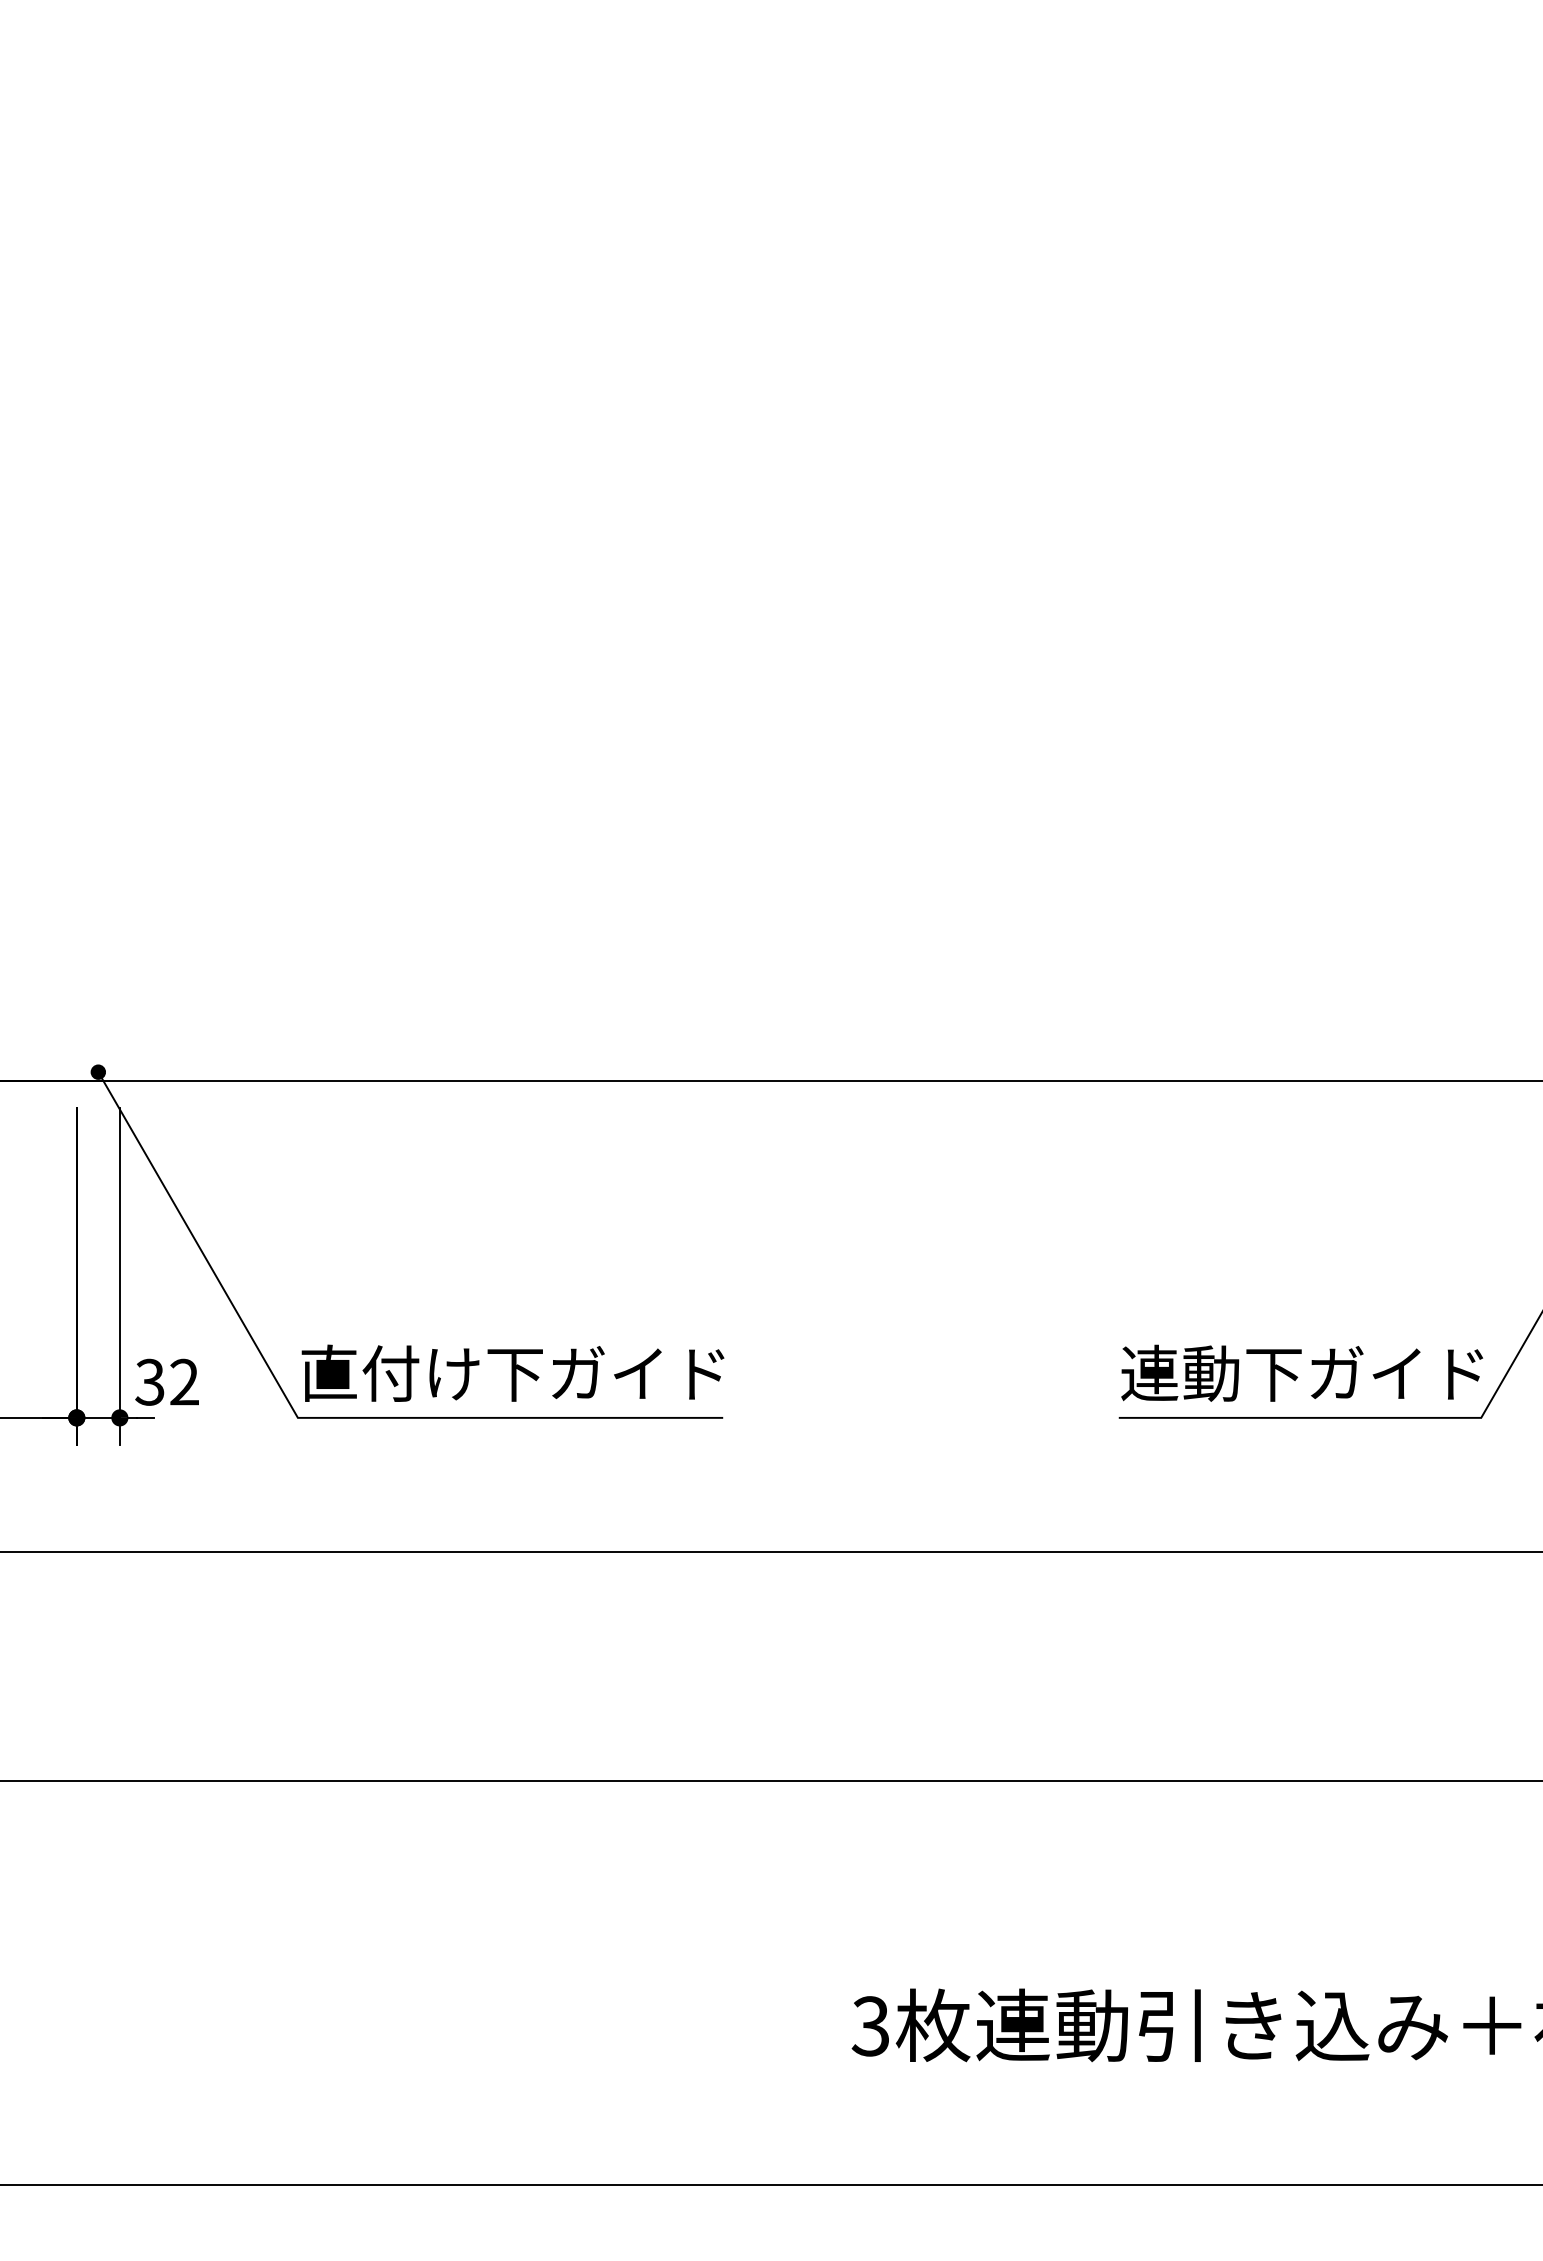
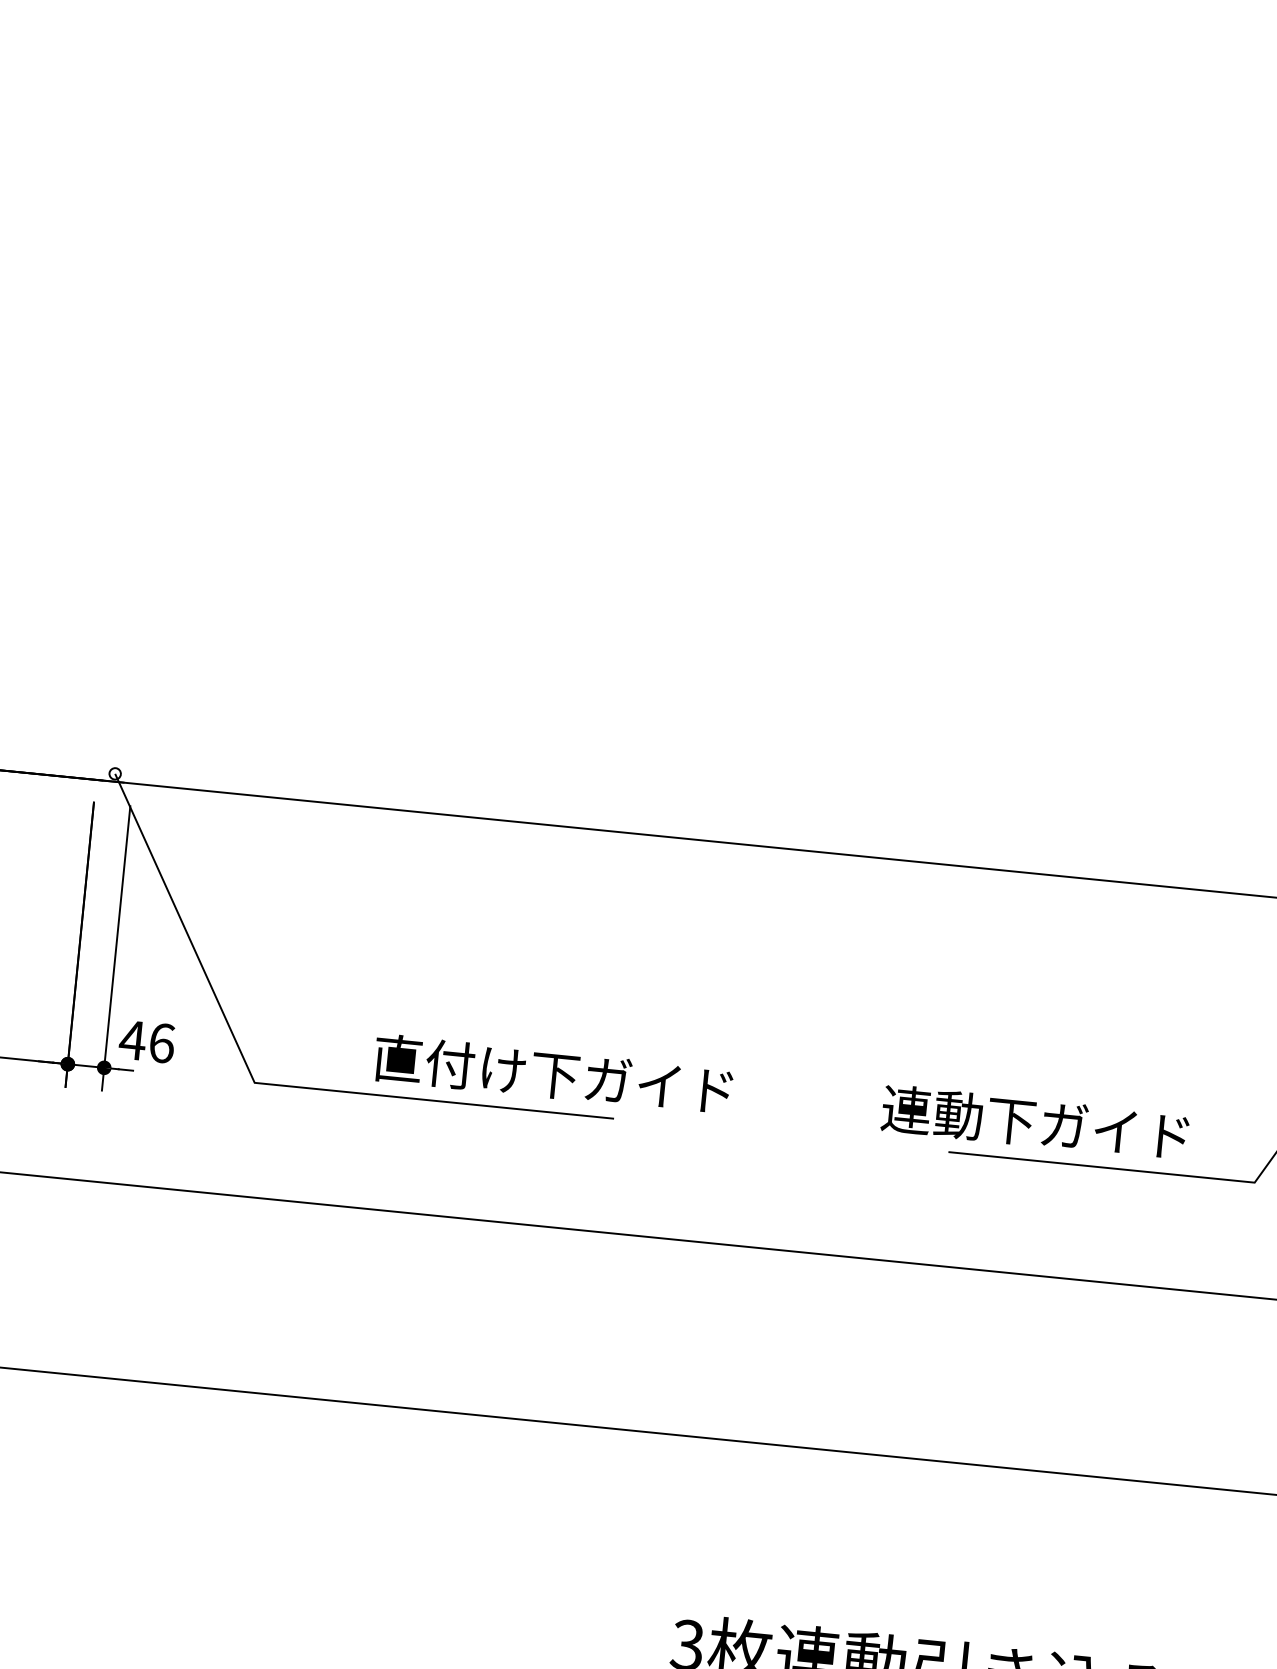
fill: (98, 1071) -> (115, 773), removed
text: (512, 1372) -> (553, 1073), moved
text: (1302, 1372) -> (1035, 1122), moved
text: (166, 1381) -> (146, 1041), 32 -> 46

